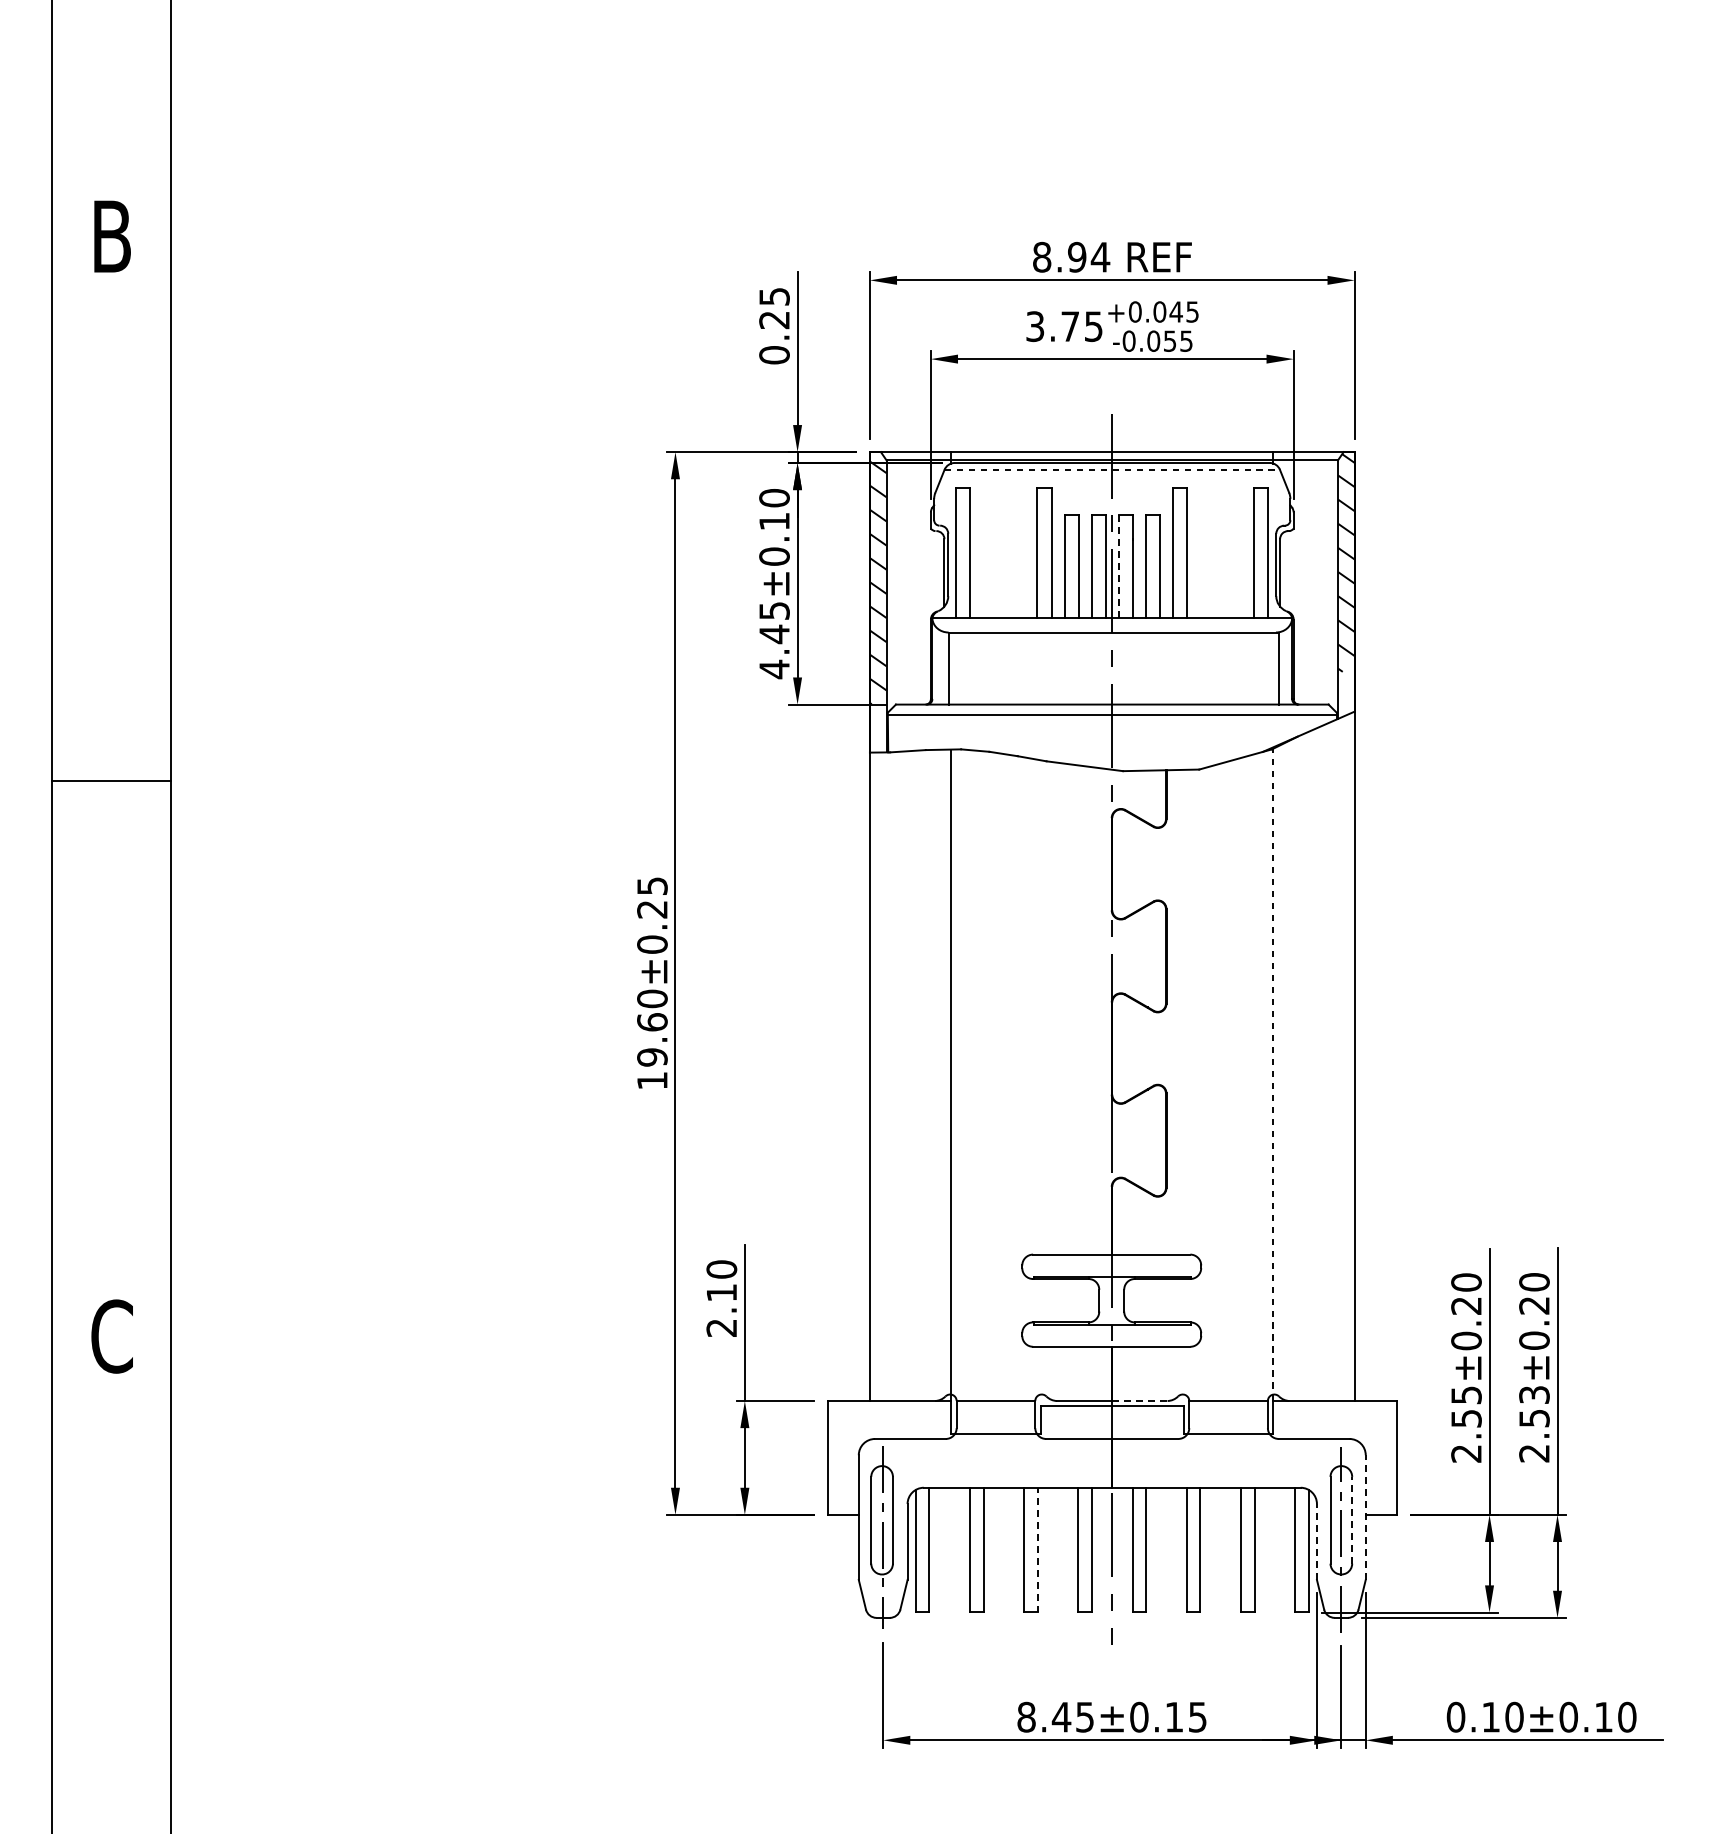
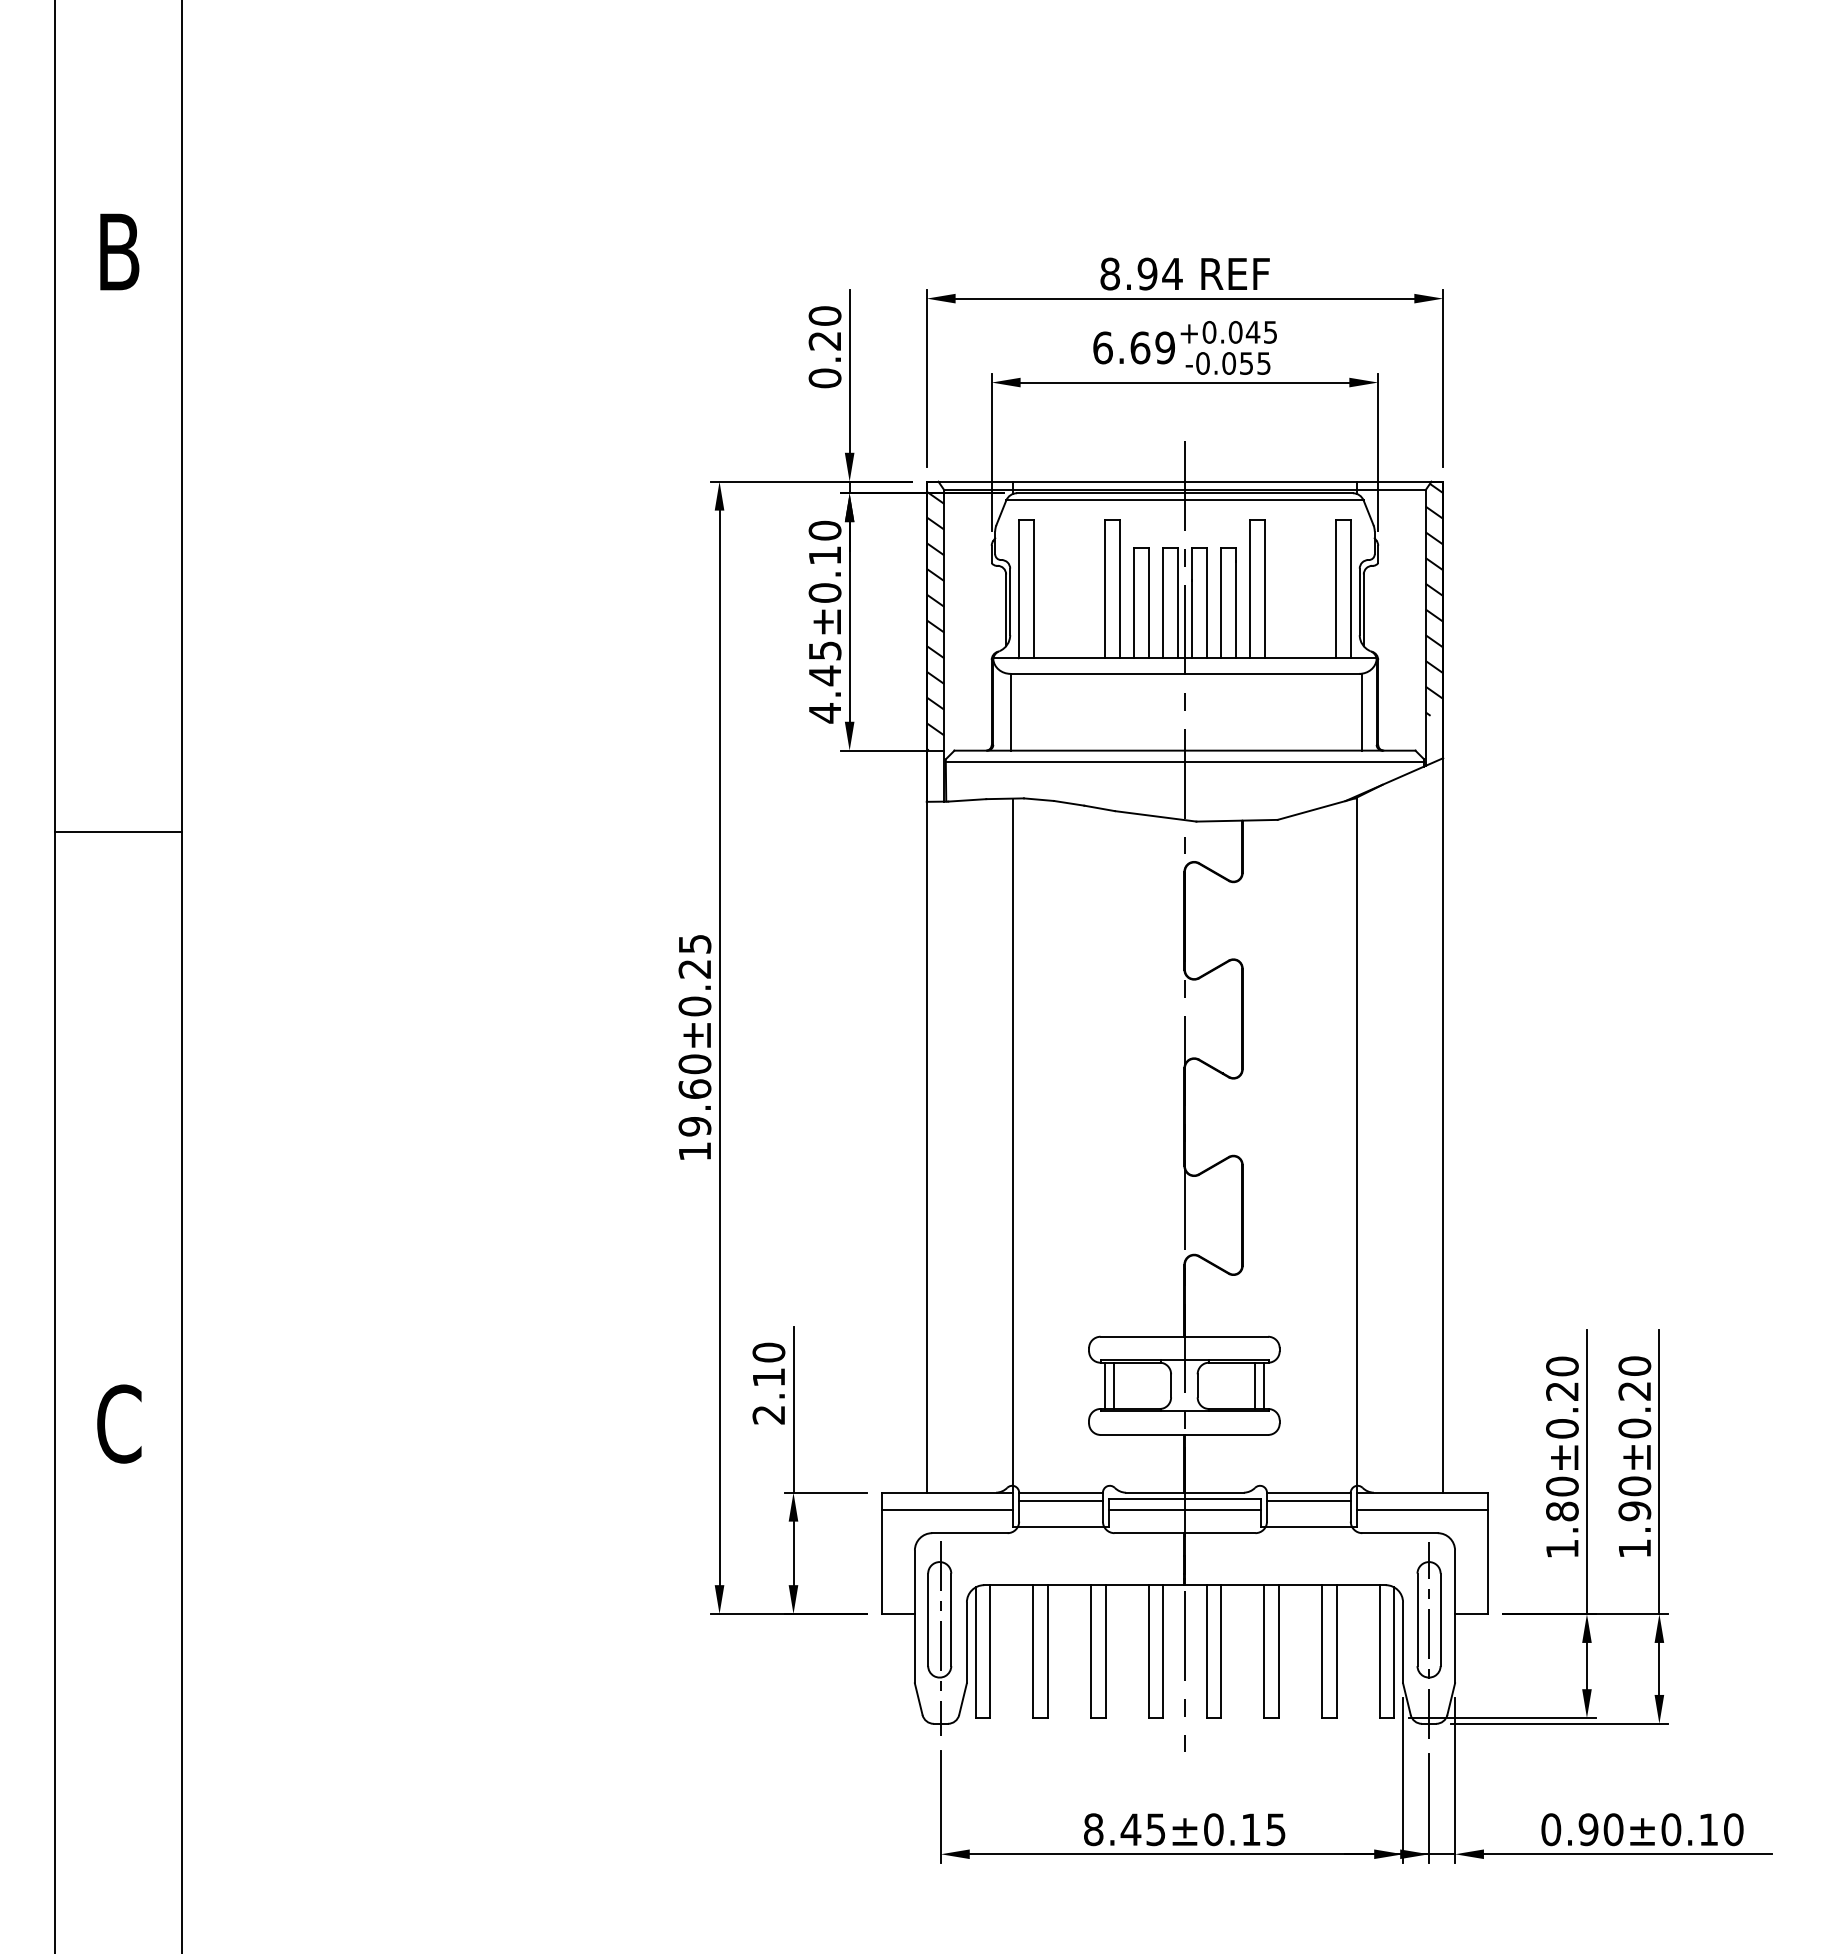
text: (773, 296) -> (824, 315), 0.25 -> 0.20
text: (1063, 326) -> (1133, 347), 3.75 -> 6.69
line: (1111, 469) -> (1184, 500), dashed -> solid
line: (1118, 566) -> (1191, 603), dashed -> solid
line: (1273, 1075) -> (1356, 1145), dashed -> solid
line: (1036, 1300) -> (1104, 1385), added
line: (1045, 1300) -> (1113, 1385), added
line: (1178, 1300) -> (1255, 1385), added
line: (1186, 1300) -> (1264, 1385), added
line: (1139, 1400) -> (1214, 1492), dashed -> solid
line: (995, 1409) -> (1060, 1501), added
line: (1228, 1409) -> (1308, 1501), added
line: (889, 1417) -> (947, 1510), added
line: (1111, 1417) -> (1184, 1510), added
line: (1335, 1417) -> (1422, 1510), added
text: (1466, 1424) -> (1562, 1517), 2.55±0.20 -> 1.80±0.20
text: (1534, 1424) -> (1634, 1517), 2.53±0.20 -> 1.90±0.20
line: (1366, 1517) -> (1455, 1616), dashed -> solid
line: (1352, 1519) -> (1440, 1619), dashed -> solid
line: (1317, 1541) -> (1403, 1642), dashed -> solid
line: (1037, 1550) -> (1105, 1651), dashed -> solid
text: (1490, 1717) -> (1588, 1829), 0.10±0.10 -> 0.90±0.10

